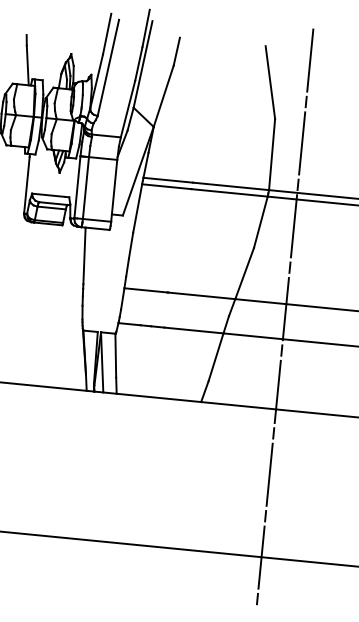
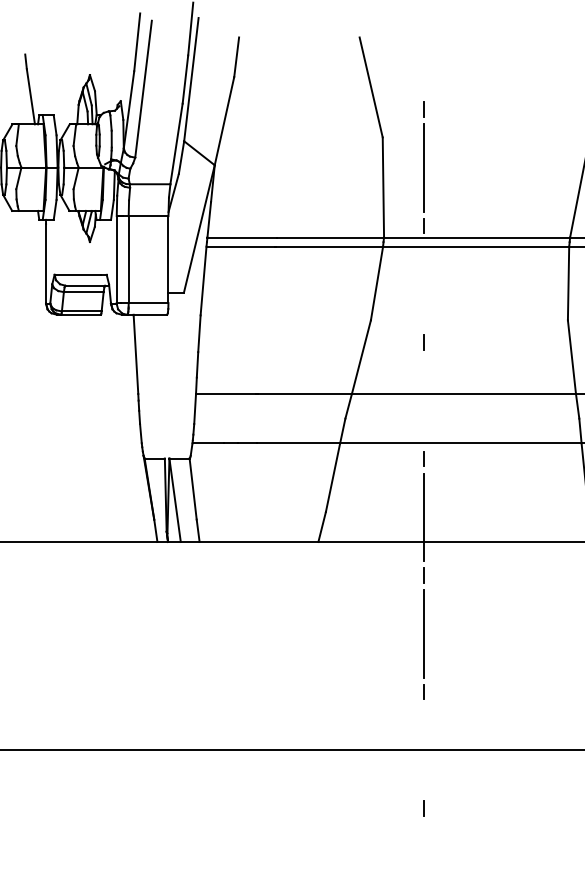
line: (310, 60) -> (423, 51), removed
line: (293, 226) -> (423, 284), removed
line: (285, 308) -> (423, 400), removed
line: (261, 557) -> (423, 750), removed

